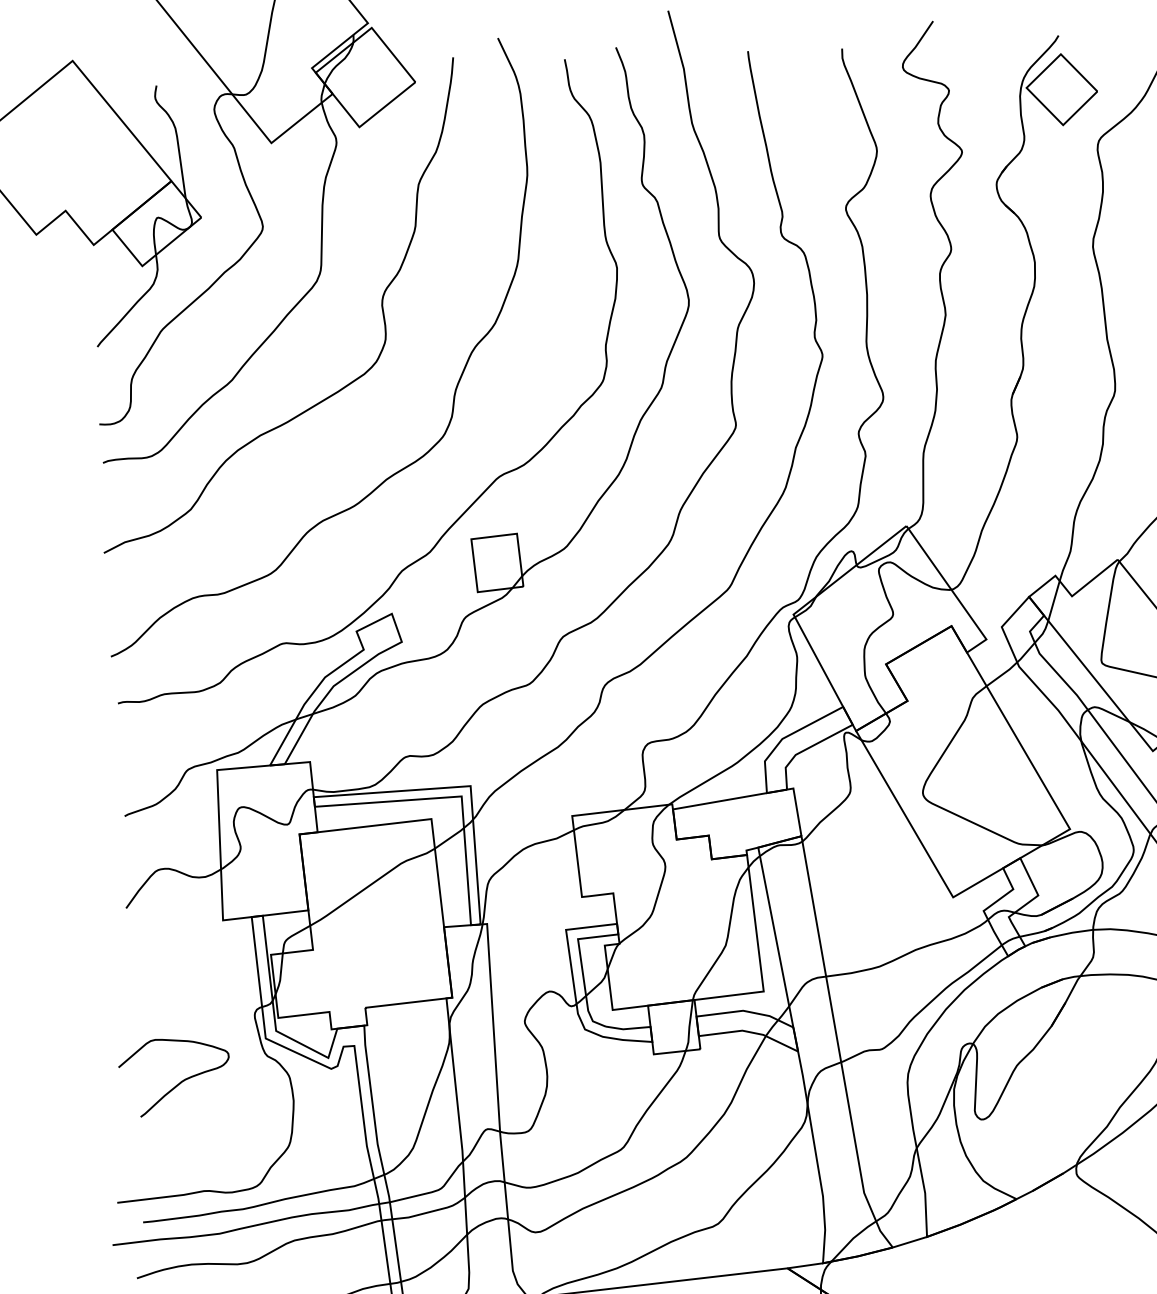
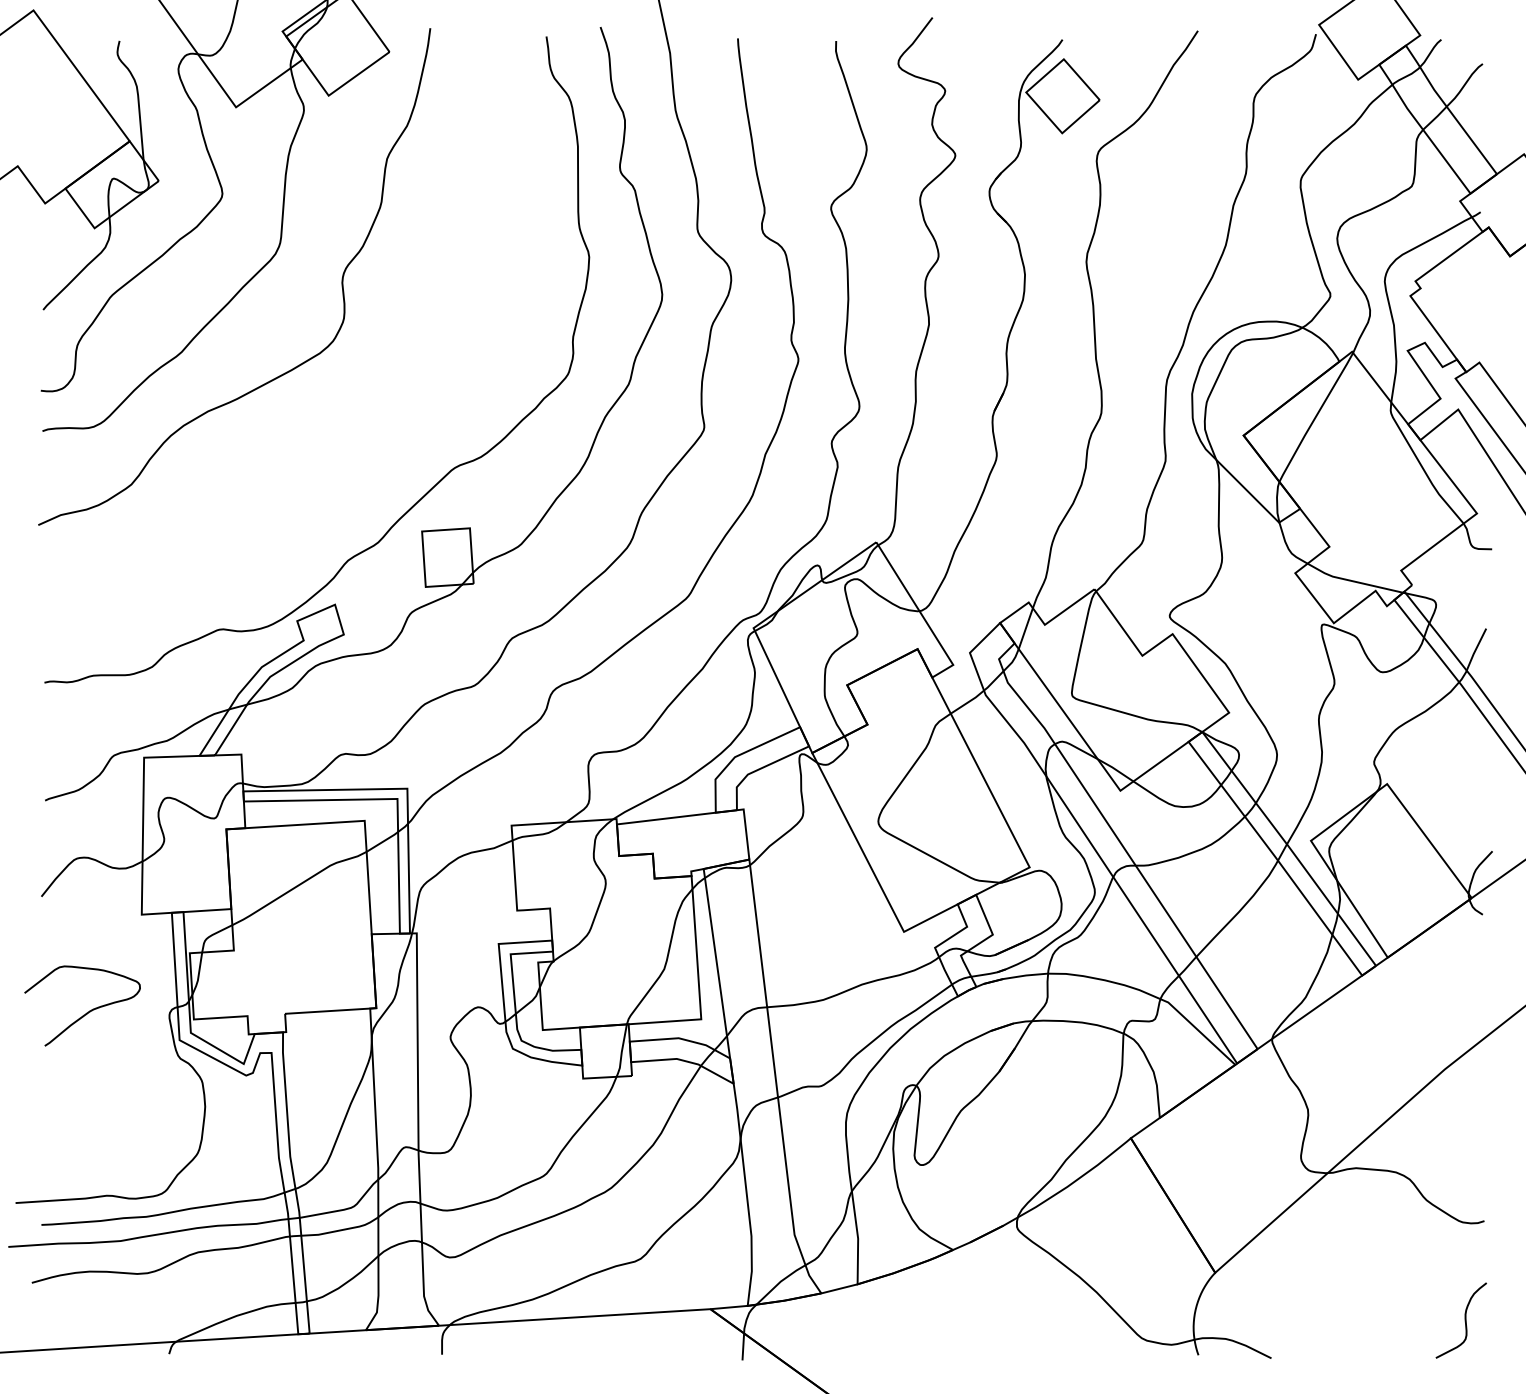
curve: (455, 386) -> (414, 371), removed
curve: (178, 1082) -> (86, 1012), moved

